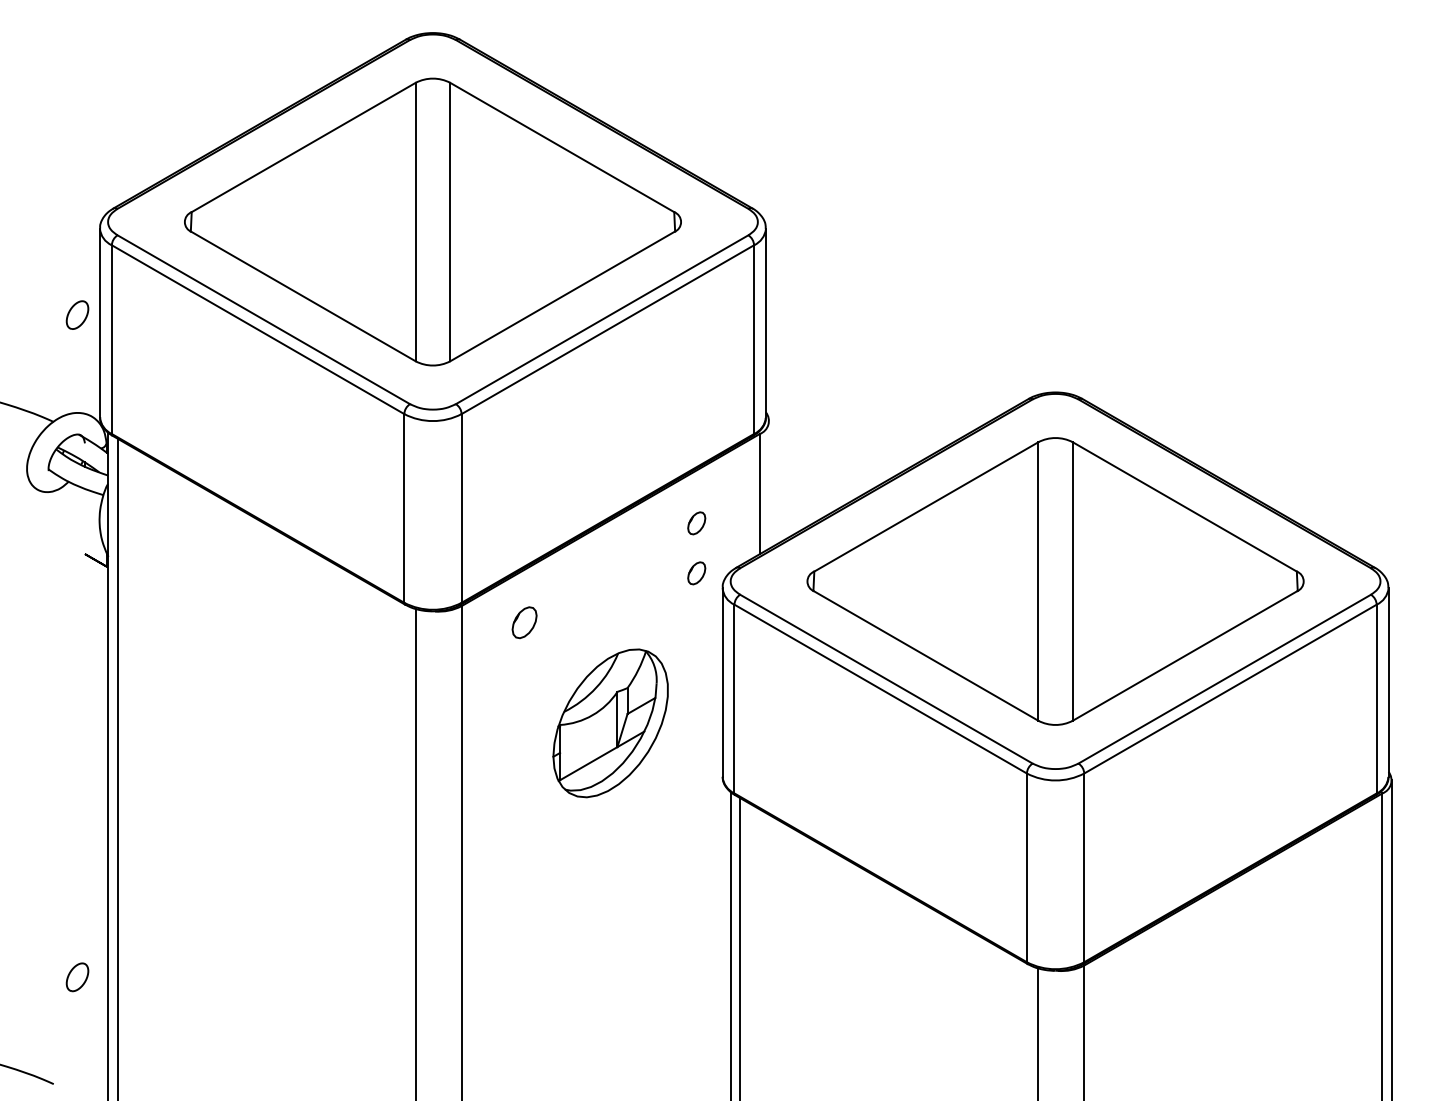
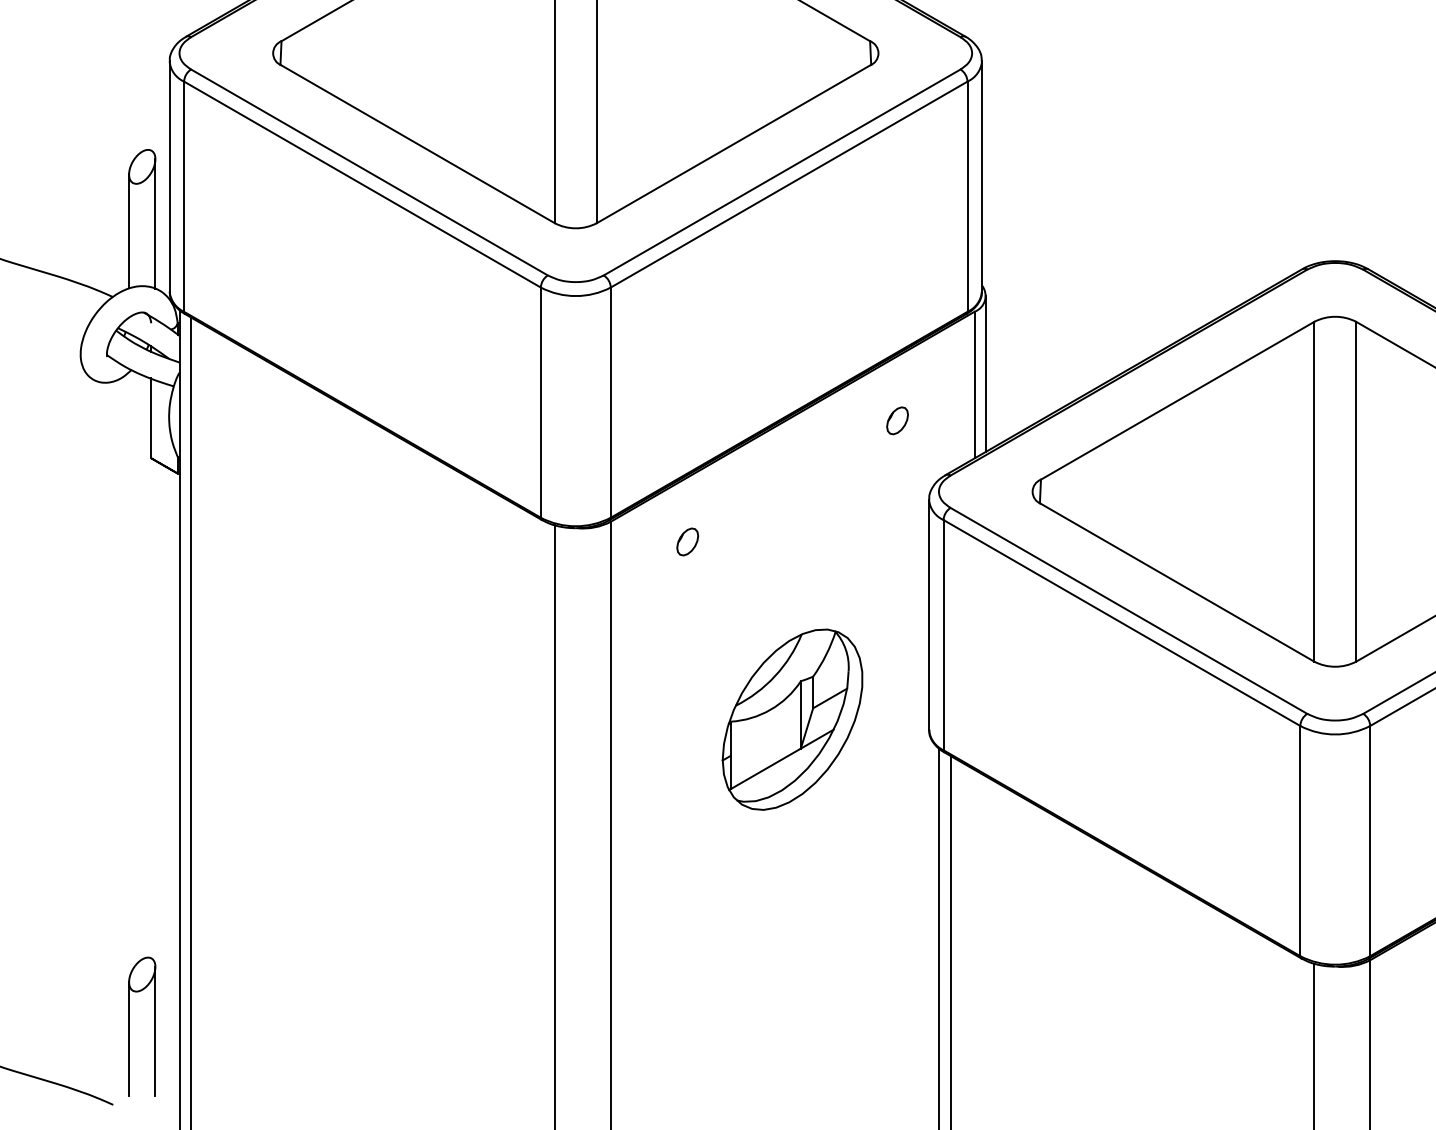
line: (88, 361) -> (155, 223), added
line: (66, 367) -> (128, 230), added
line: (769, 484) -> (986, 373), added
line: (84, 521) -> (150, 418), added
part: (696, 573) -> (897, 482), removed
part: (524, 622) -> (687, 541), size x0.71
part: (610, 723) -> (792, 719), moved
line: (88, 1024) -> (155, 1032), added
line: (66, 1030) -> (128, 1039), added

